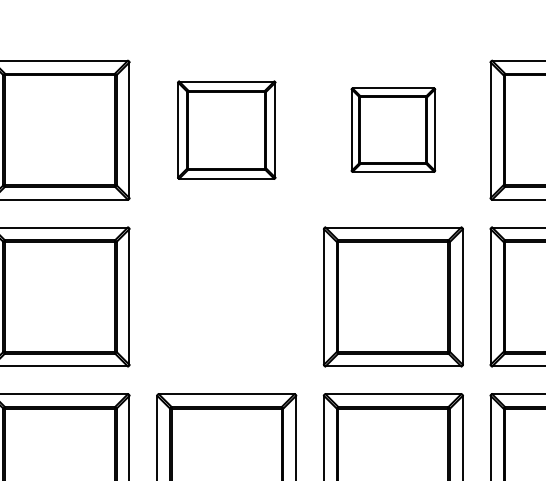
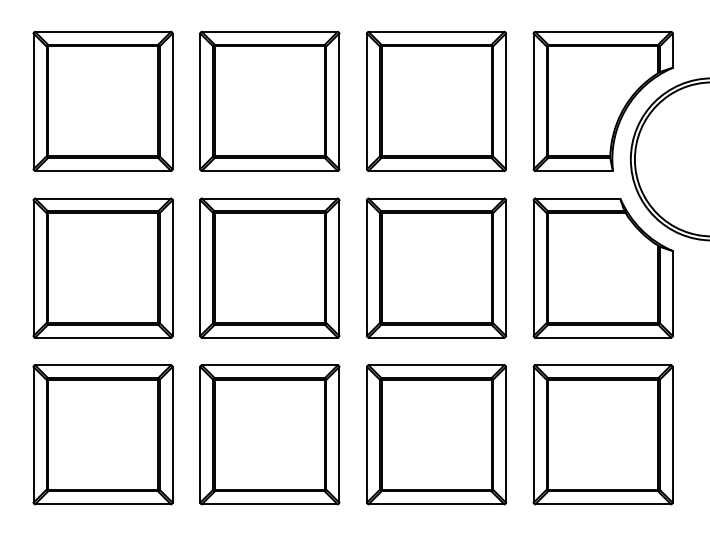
part: (226, 129) -> (269, 100), size x1.43
part: (393, 129) -> (436, 100), size x1.67
part: (226, 296) -> (269, 267), added

